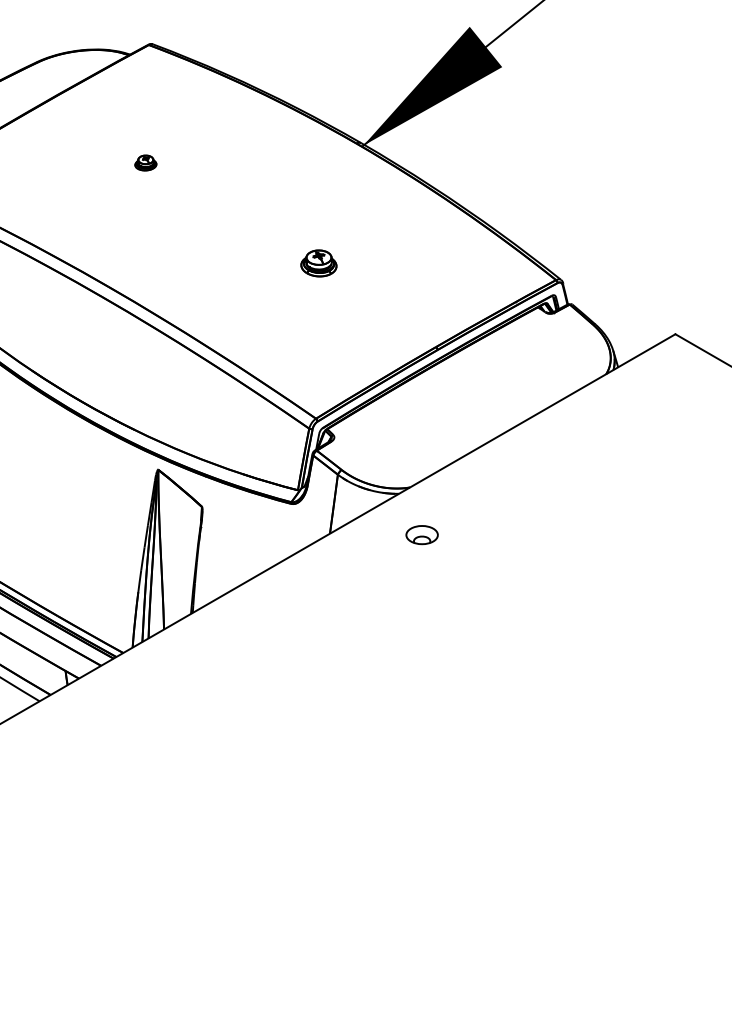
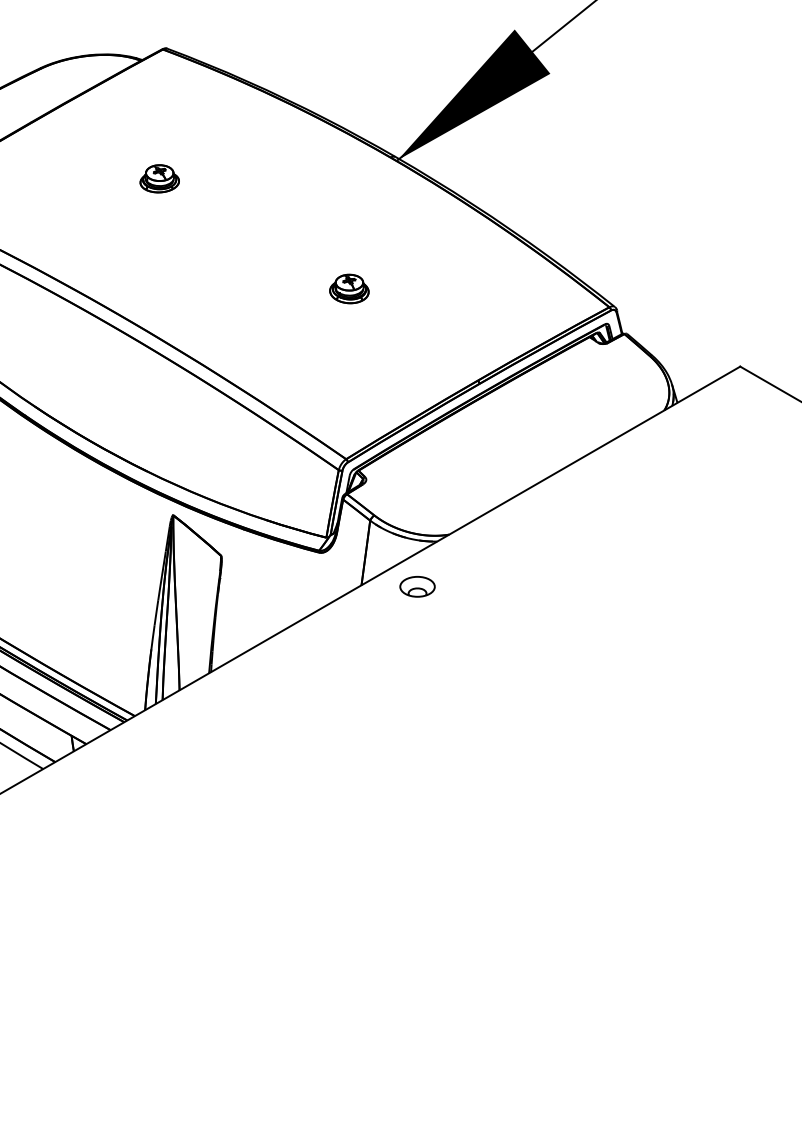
part: (145, 162) -> (159, 178), size x1.67
part: (422, 534) -> (417, 586), moved

